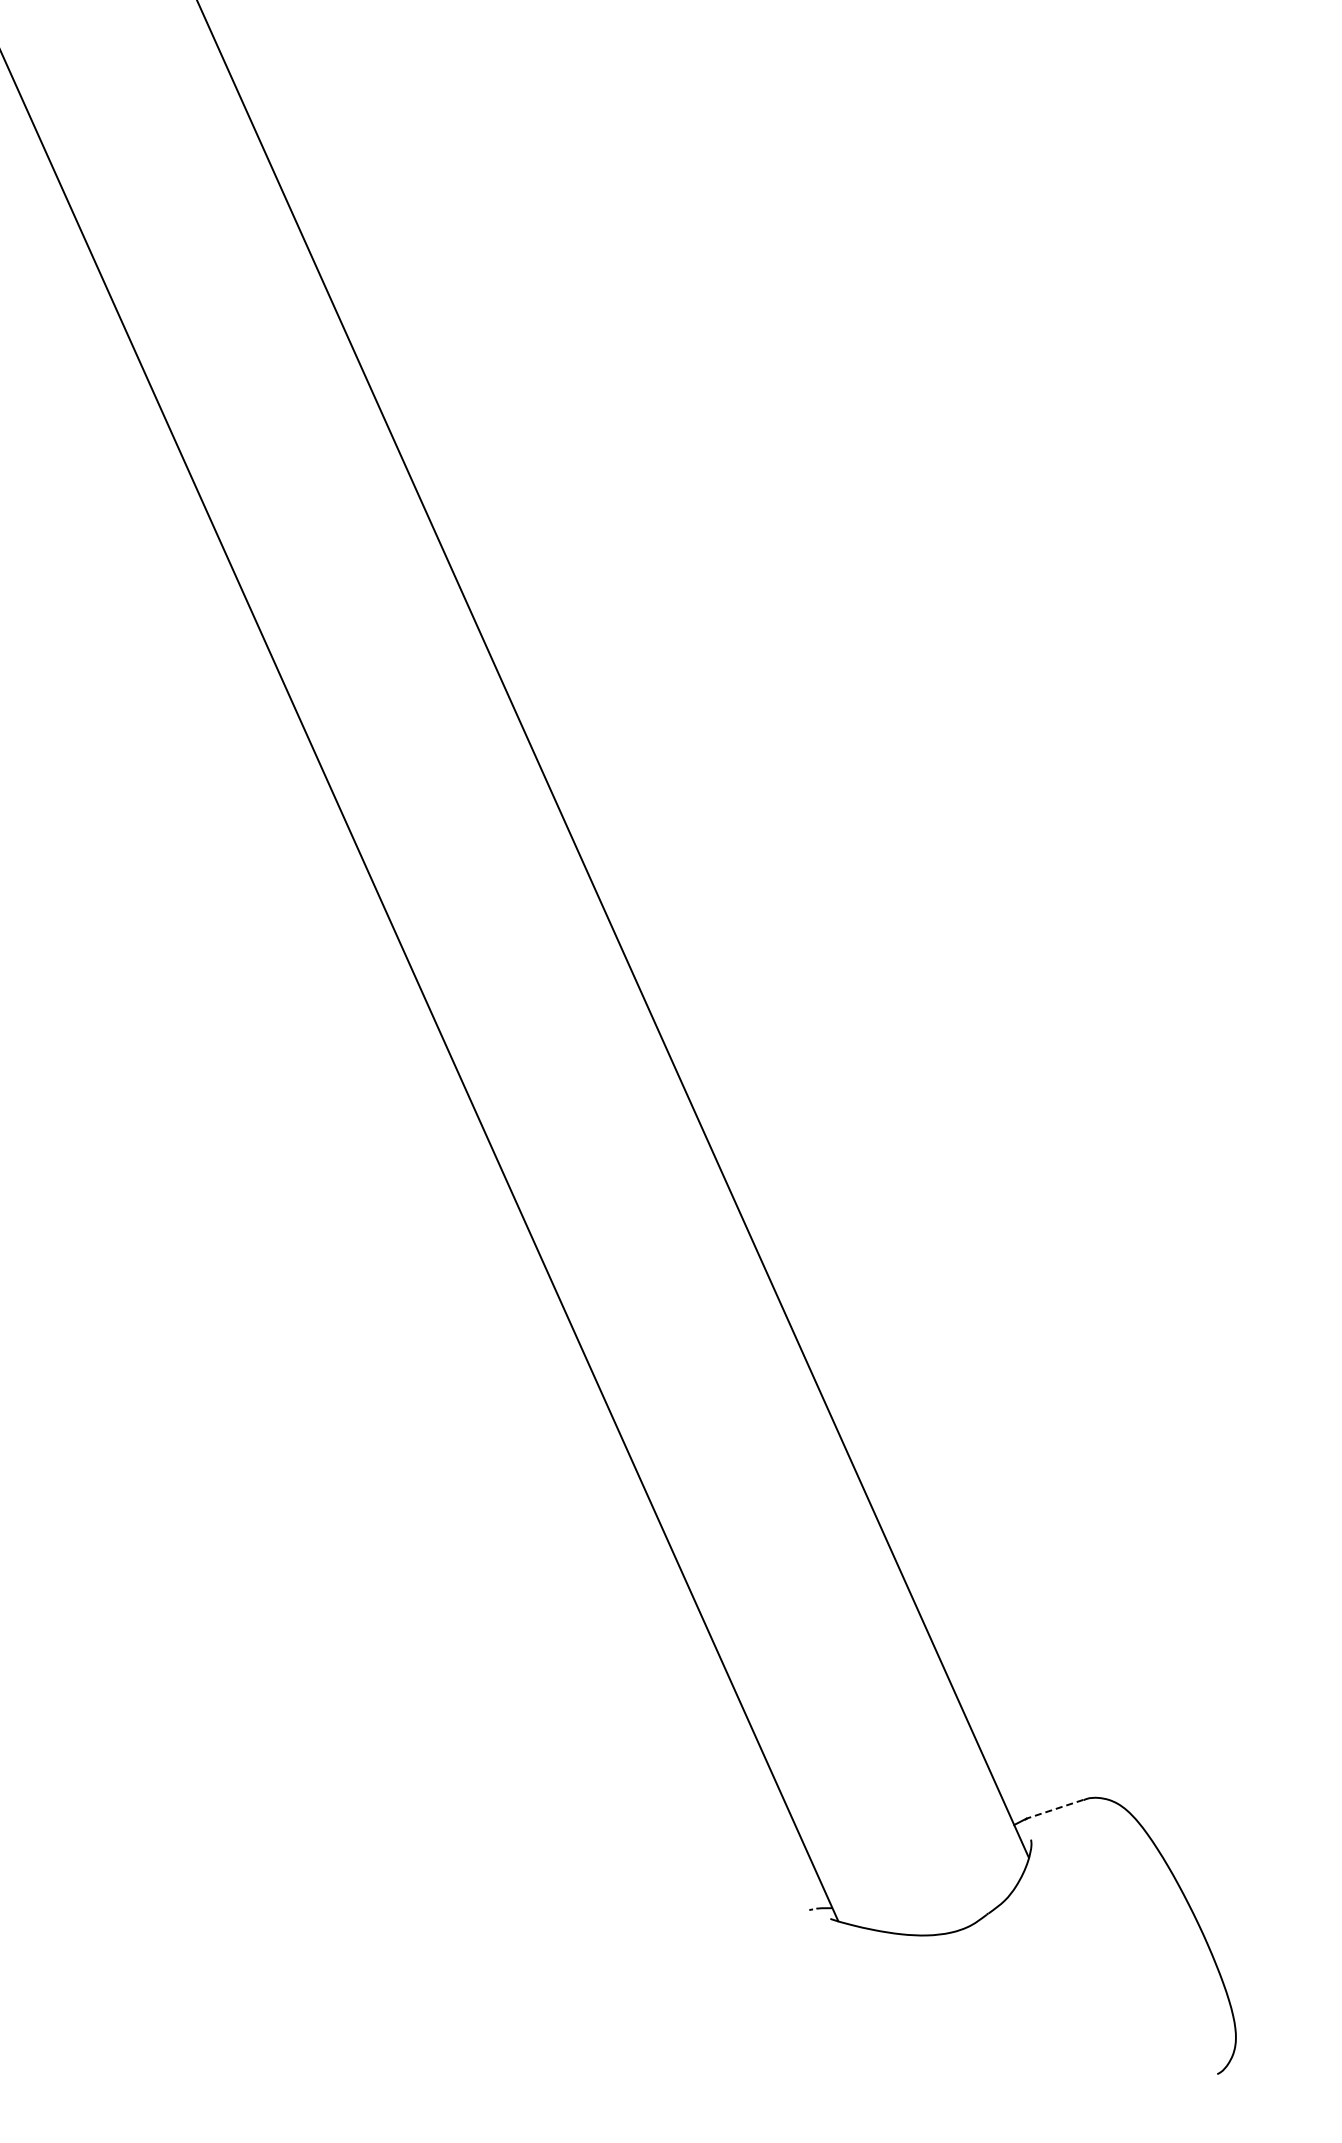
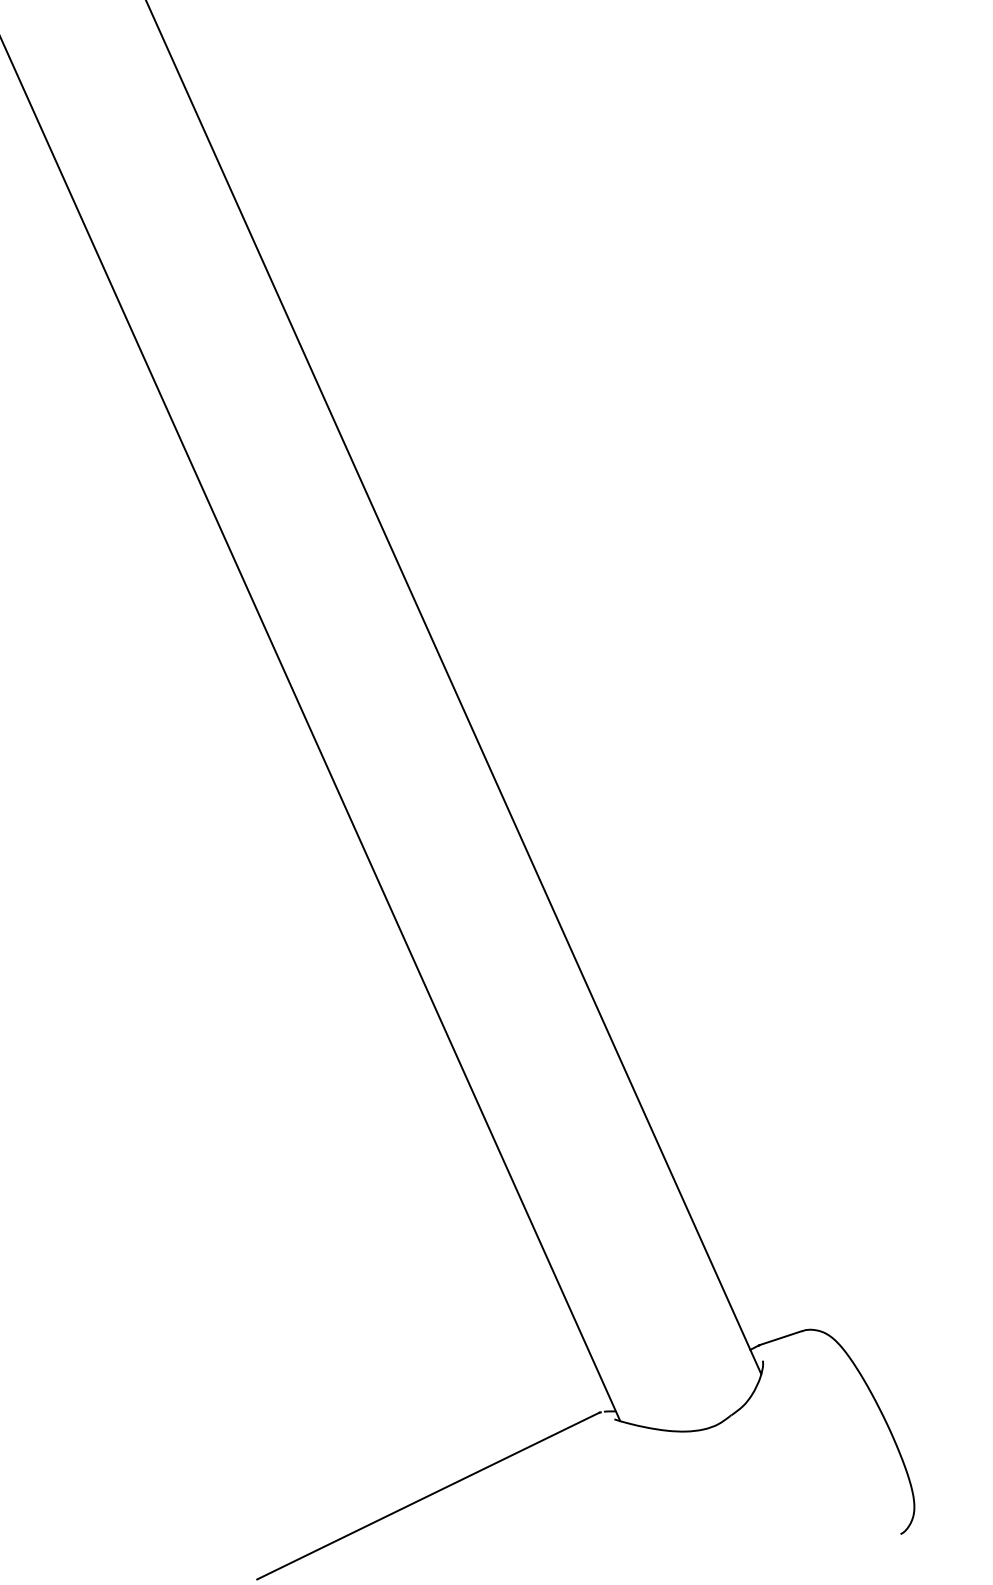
line: (1054, 1809) -> (780, 1338), dashed -> solid
line: (578, 2022) -> (428, 1495), added

